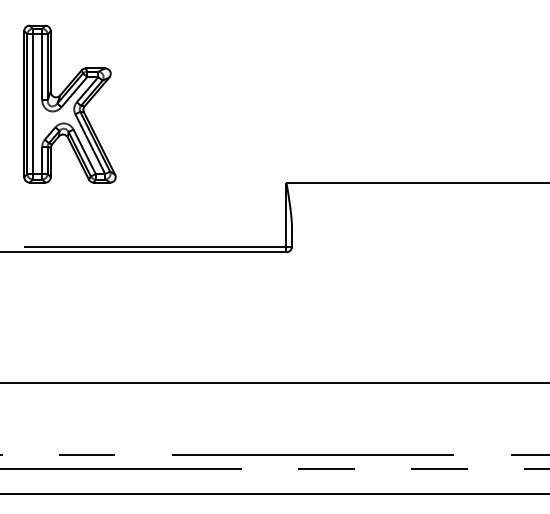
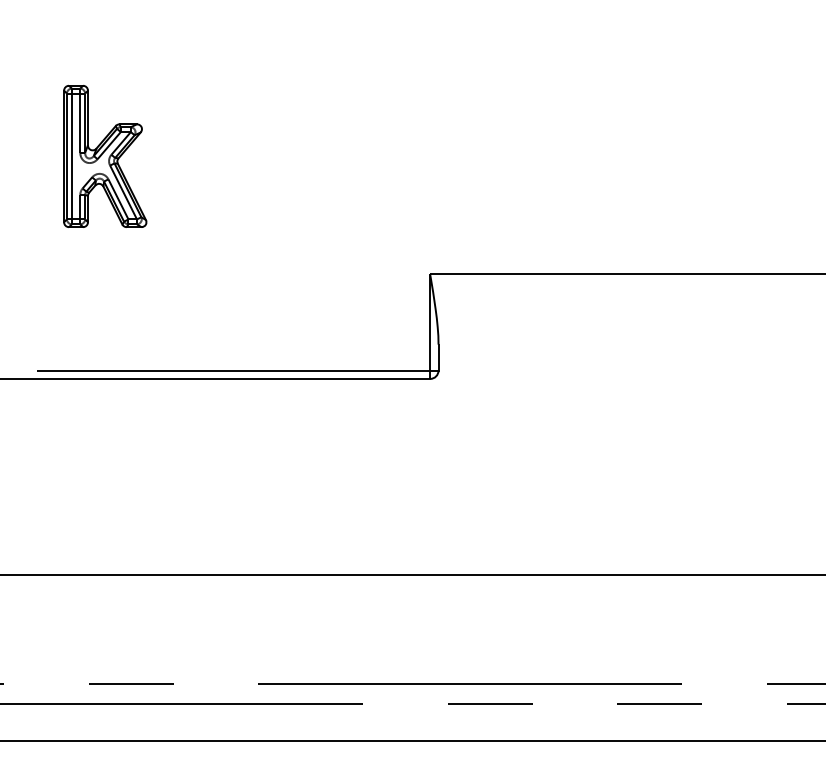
part: (69, 103) -> (104, 155), size x0.6

